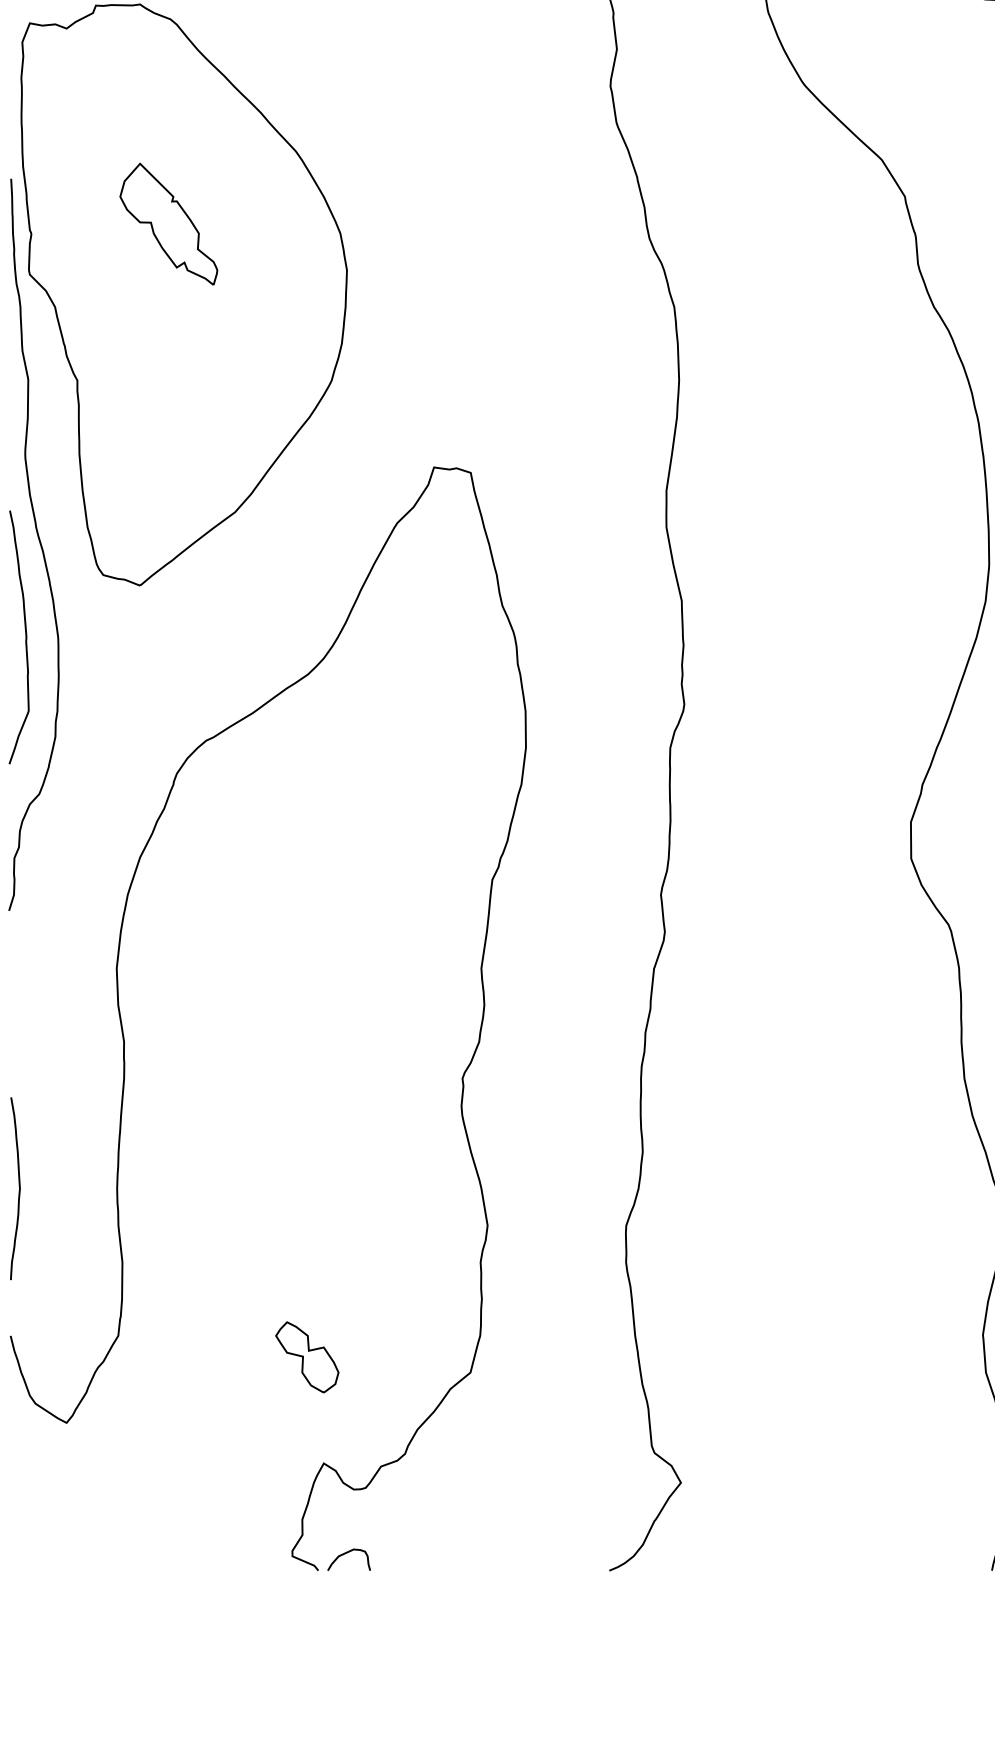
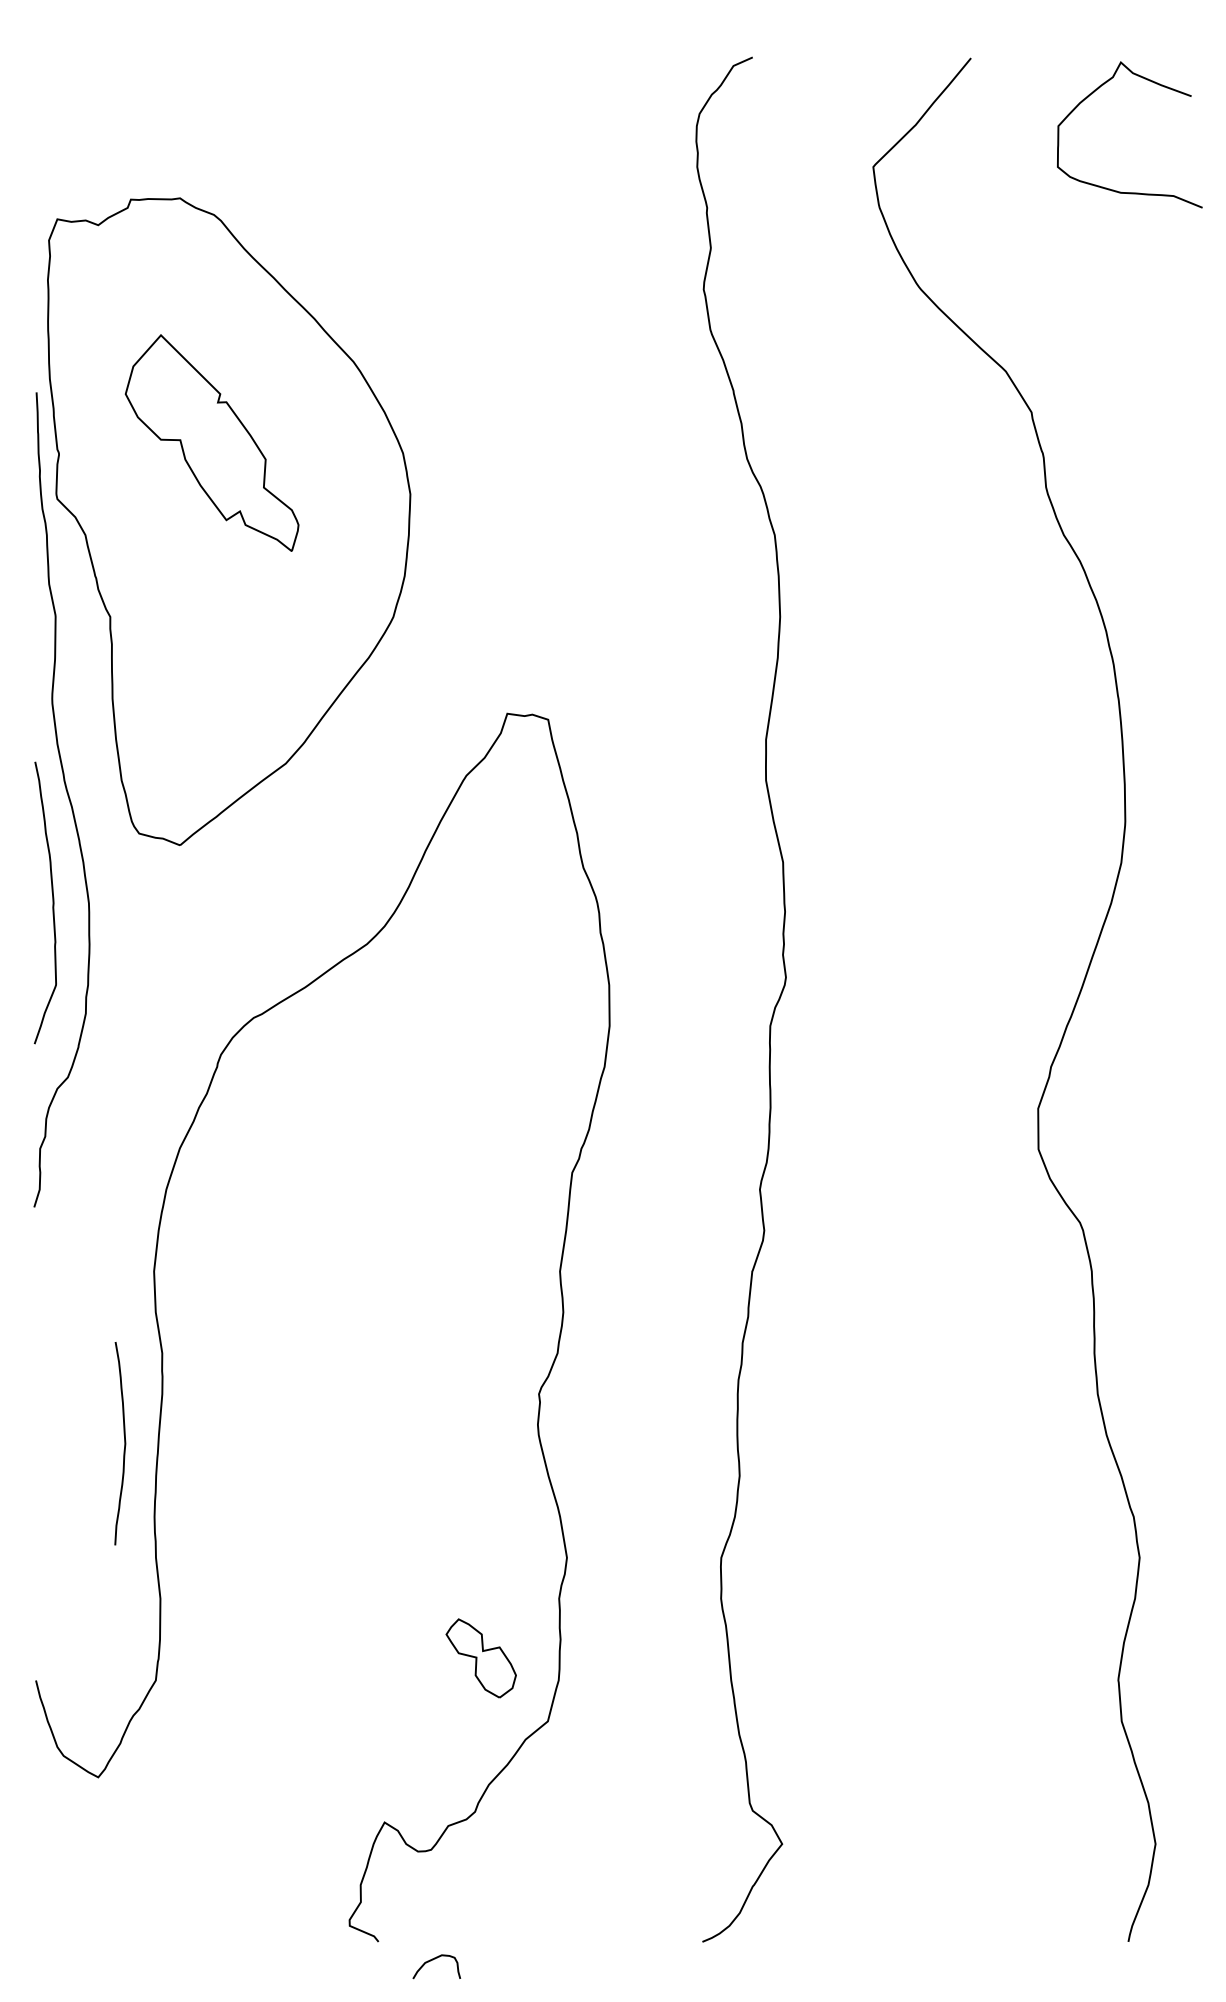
part: (168, 223) -> (211, 442), size x1.6
curve: (19, 1188) -> (124, 1443), moved
part: (306, 1357) -> (480, 1658), moved
curve: (346, 1554) -> (433, 1960), moved

